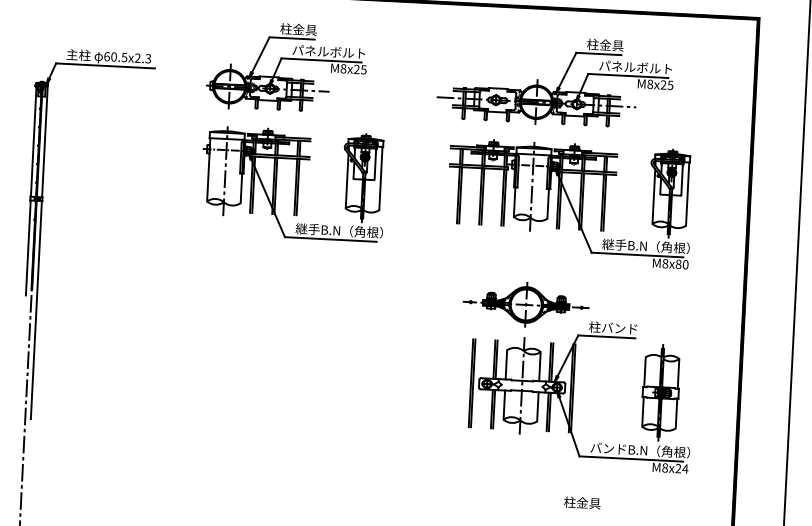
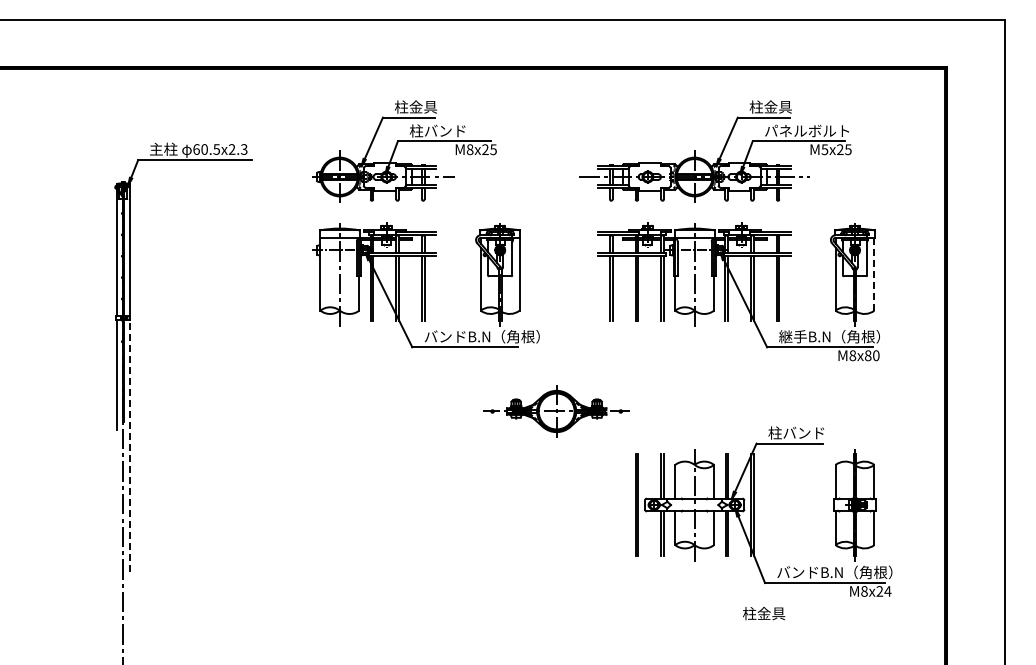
text: (328, 51) -> (451, 130), パネルボルト -> 柱バンド
text: (649, 84) -> (824, 149), M8x25 -> M5x25
line: (687, 194) -> (874, 274), solid -> dashed
text: (345, 230) -> (481, 336), 継手B.N（角根） -> バンドB.N（角根）
part: (526, 304) -> (556, 411), moved
line: (36, 309) -> (129, 445), solid -> dashed
text: (582, 502) -> (764, 613), moved

